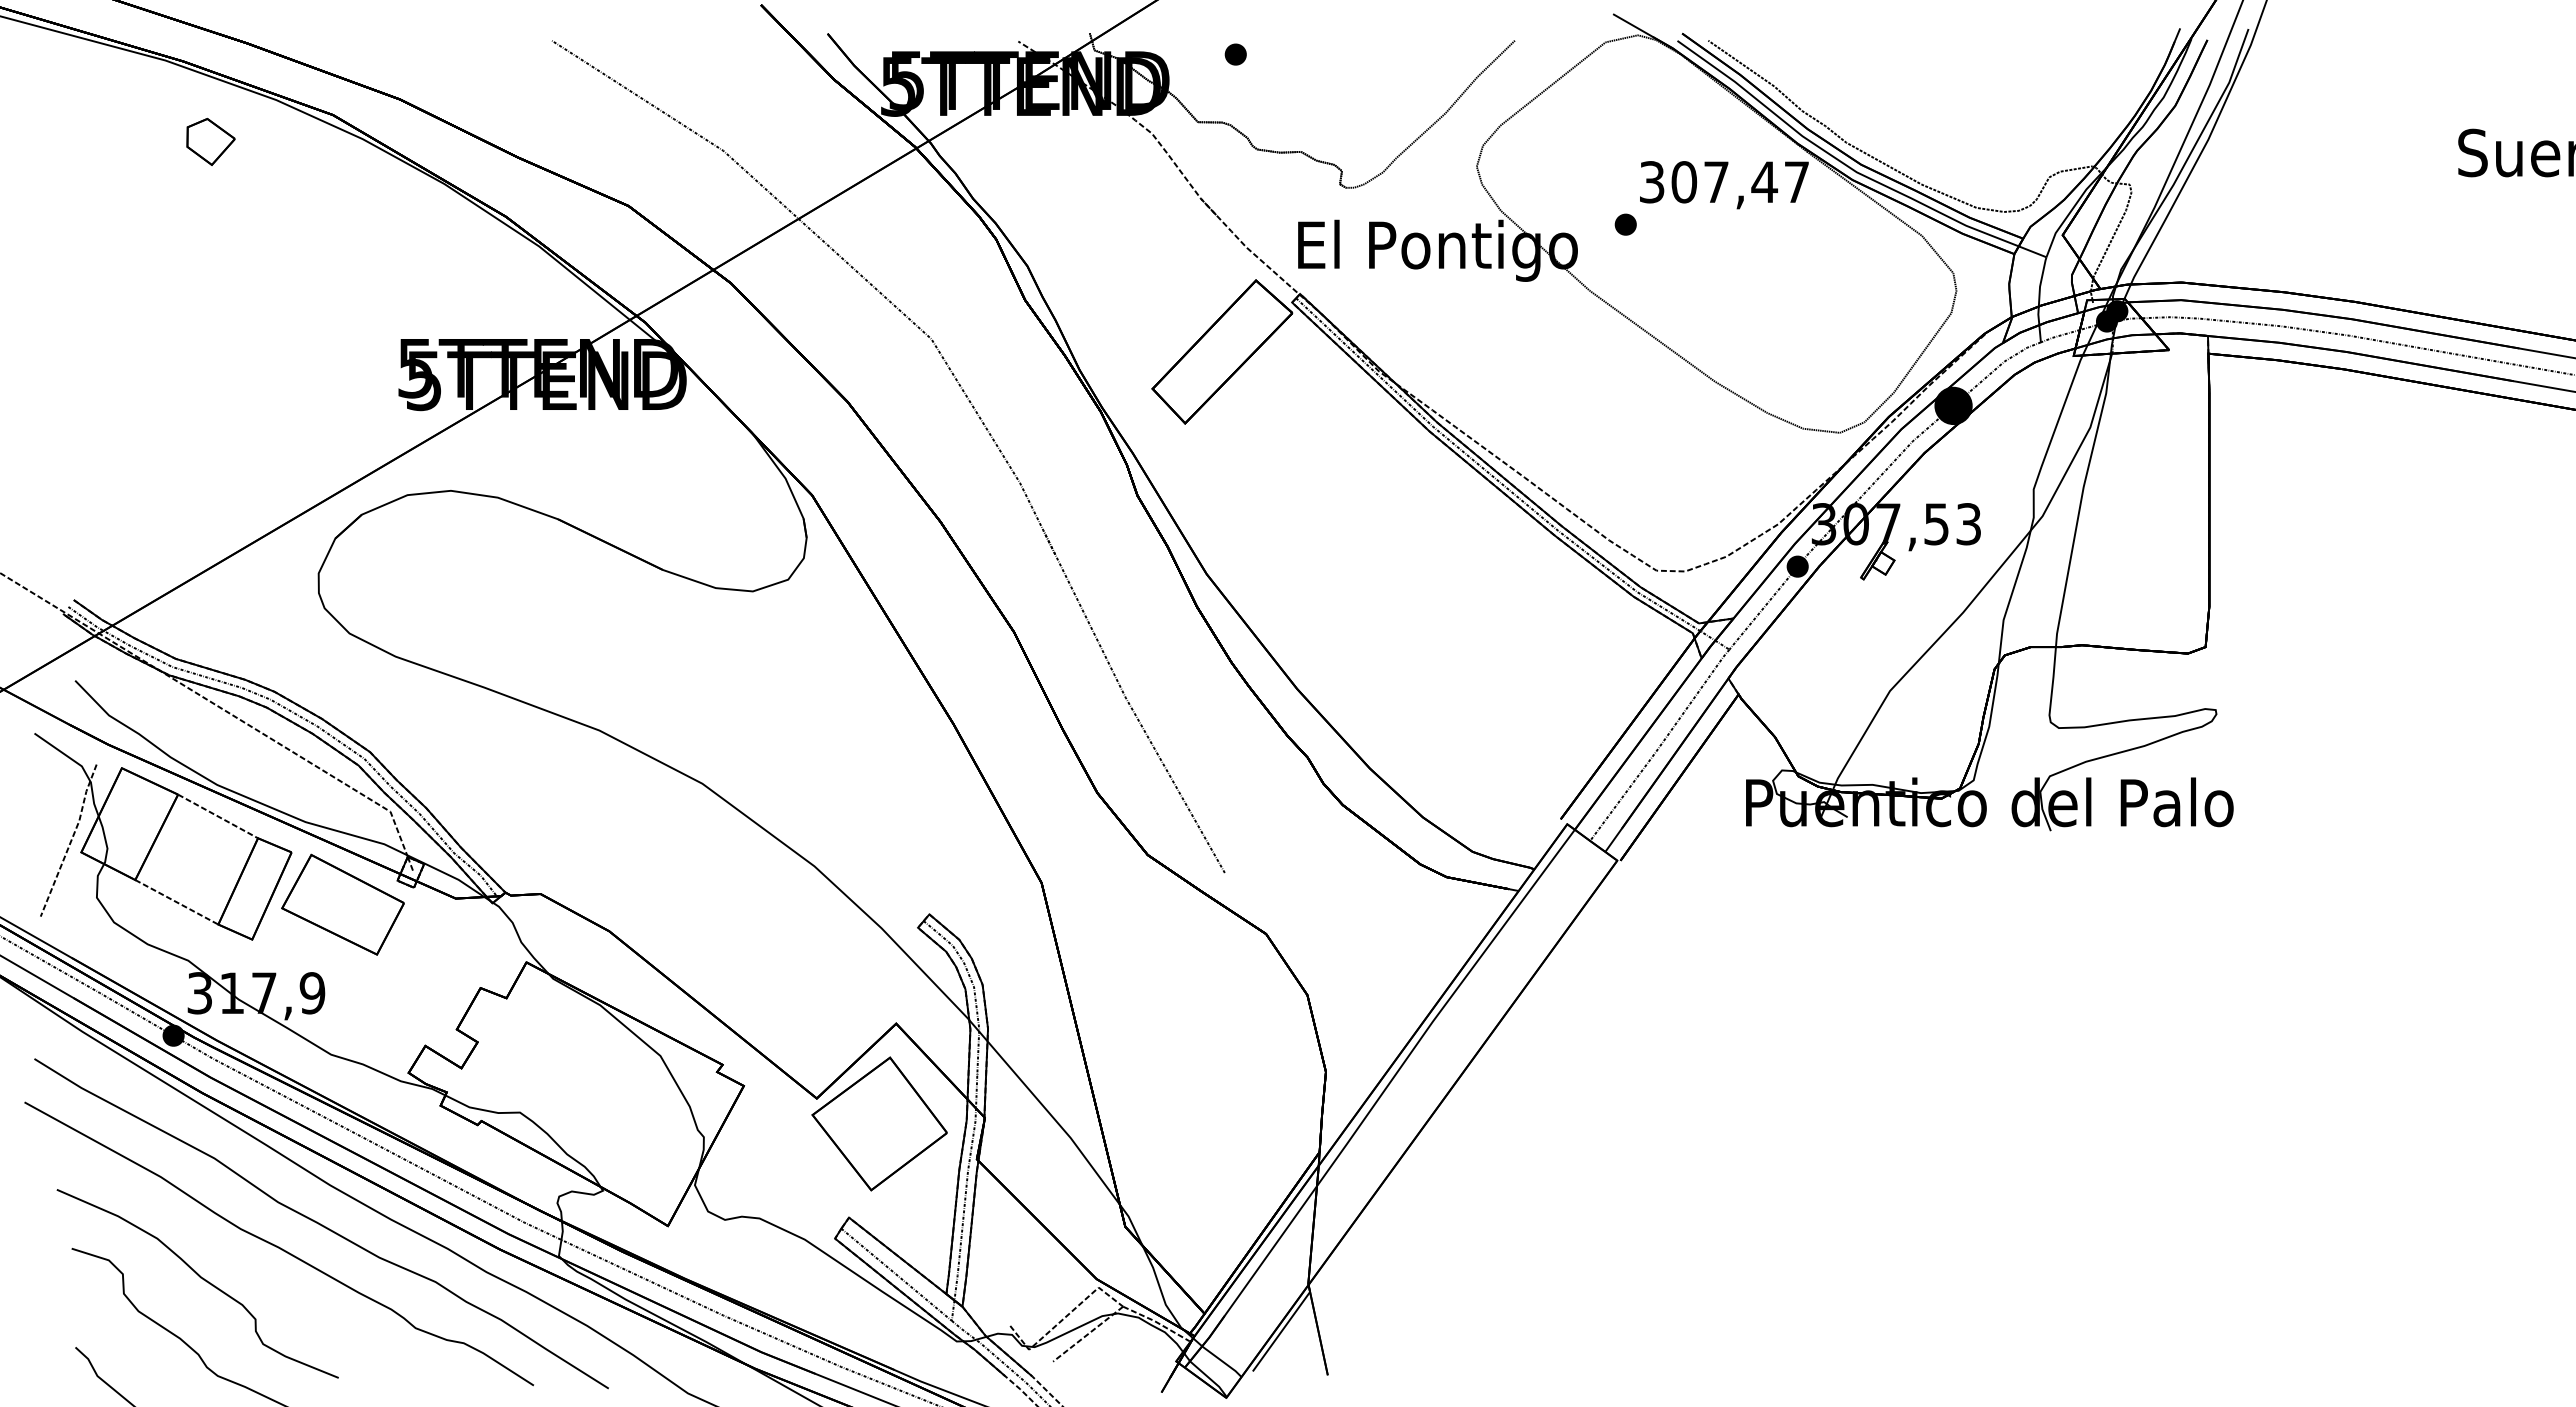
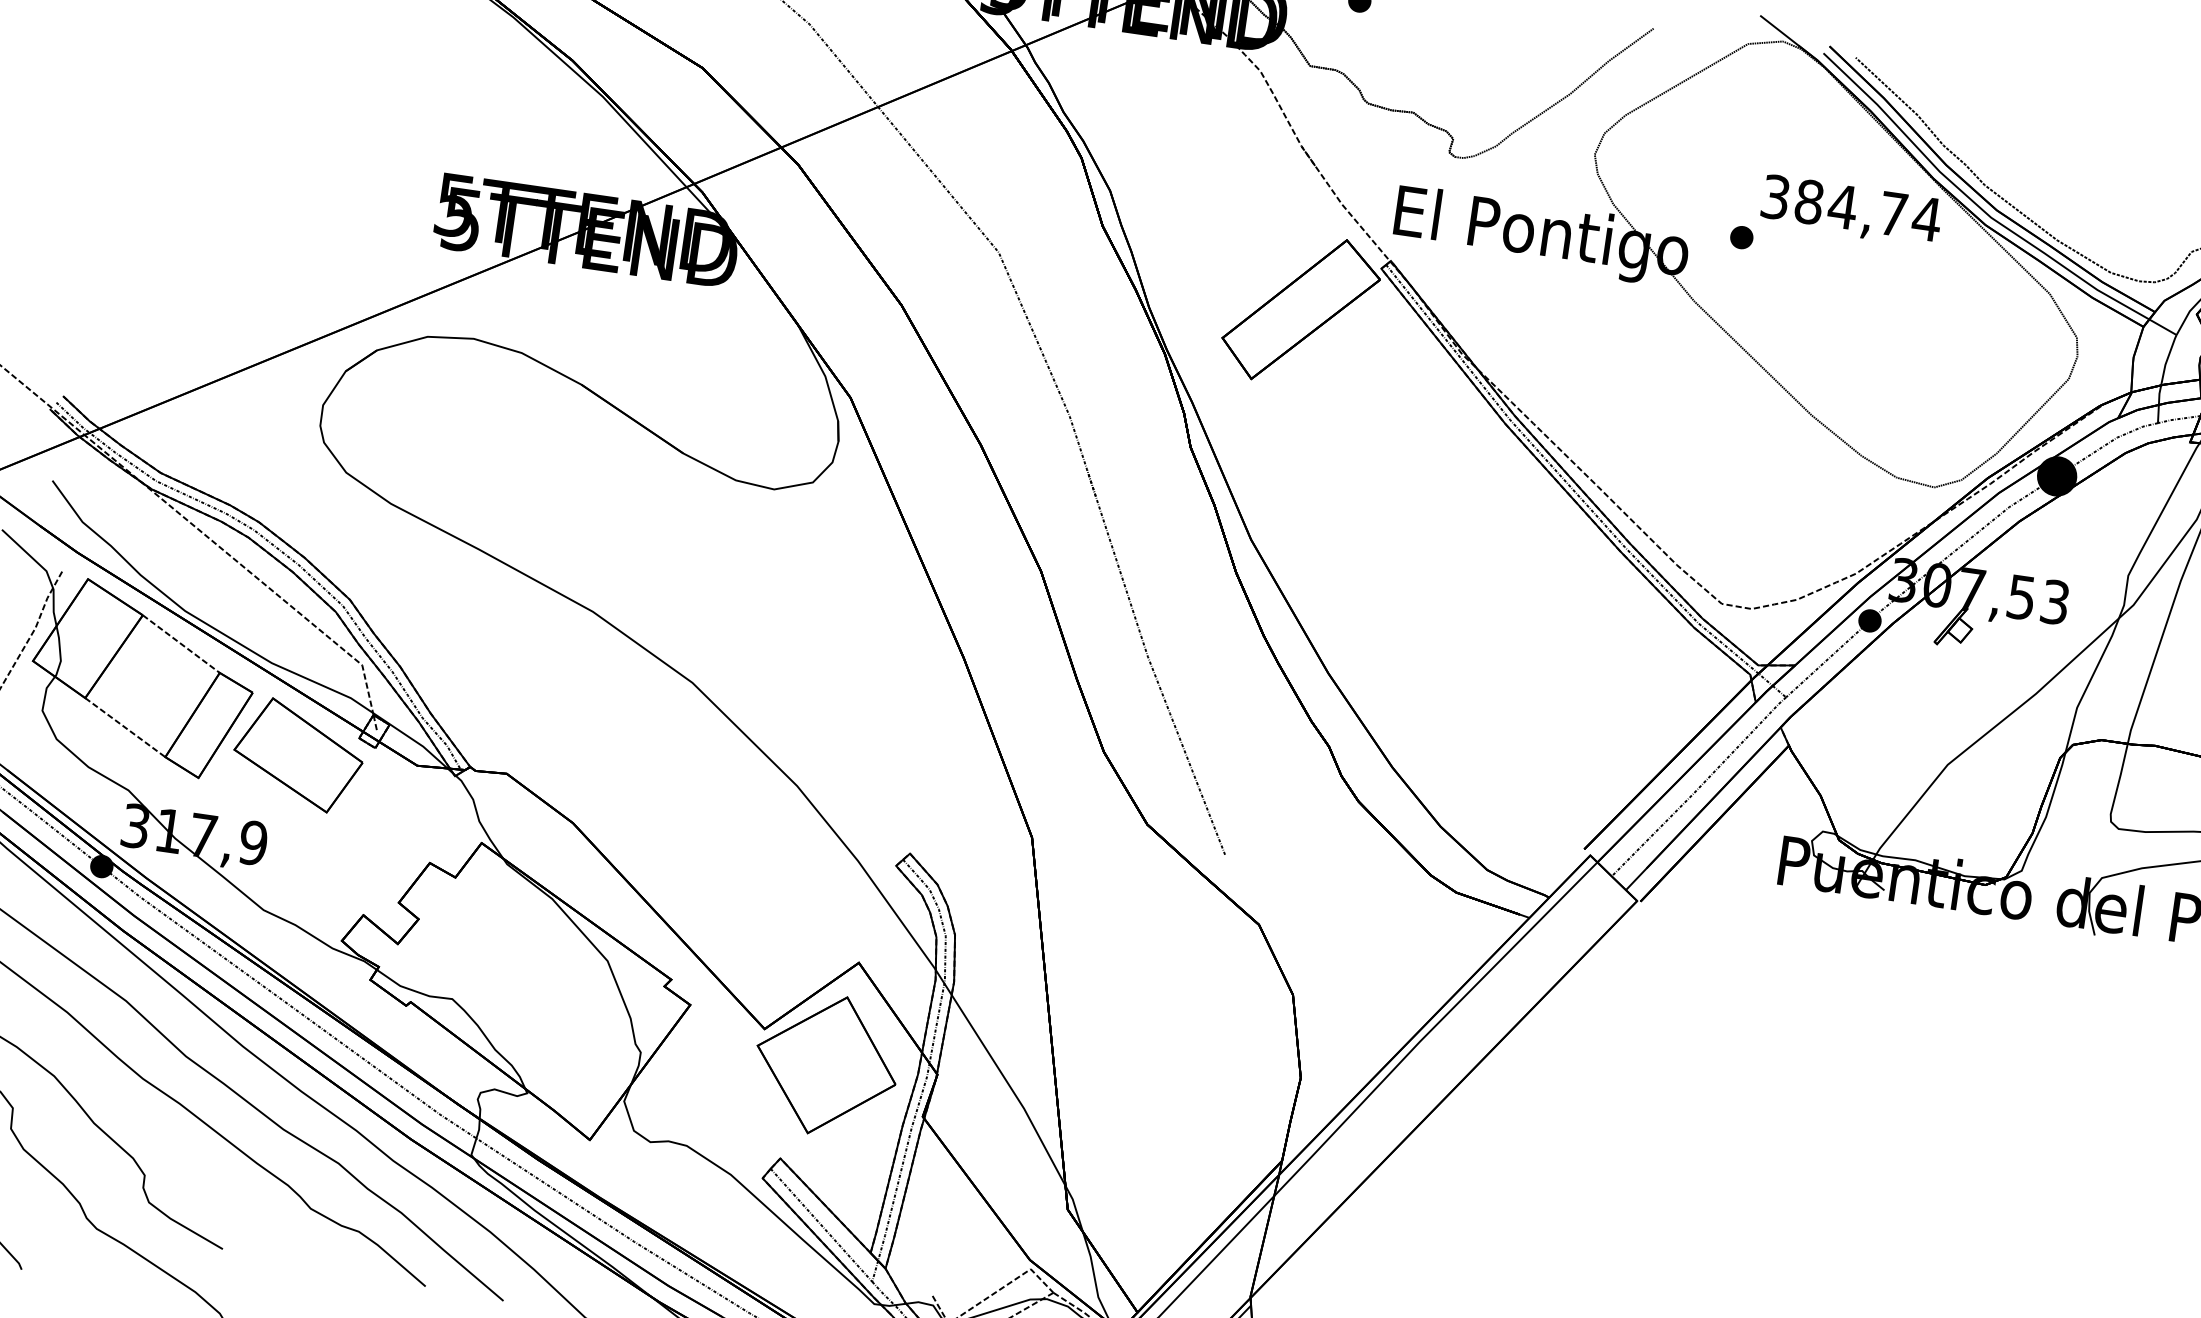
text: (1740, 182) -> (1868, 210), 307,47 -> 384,74

